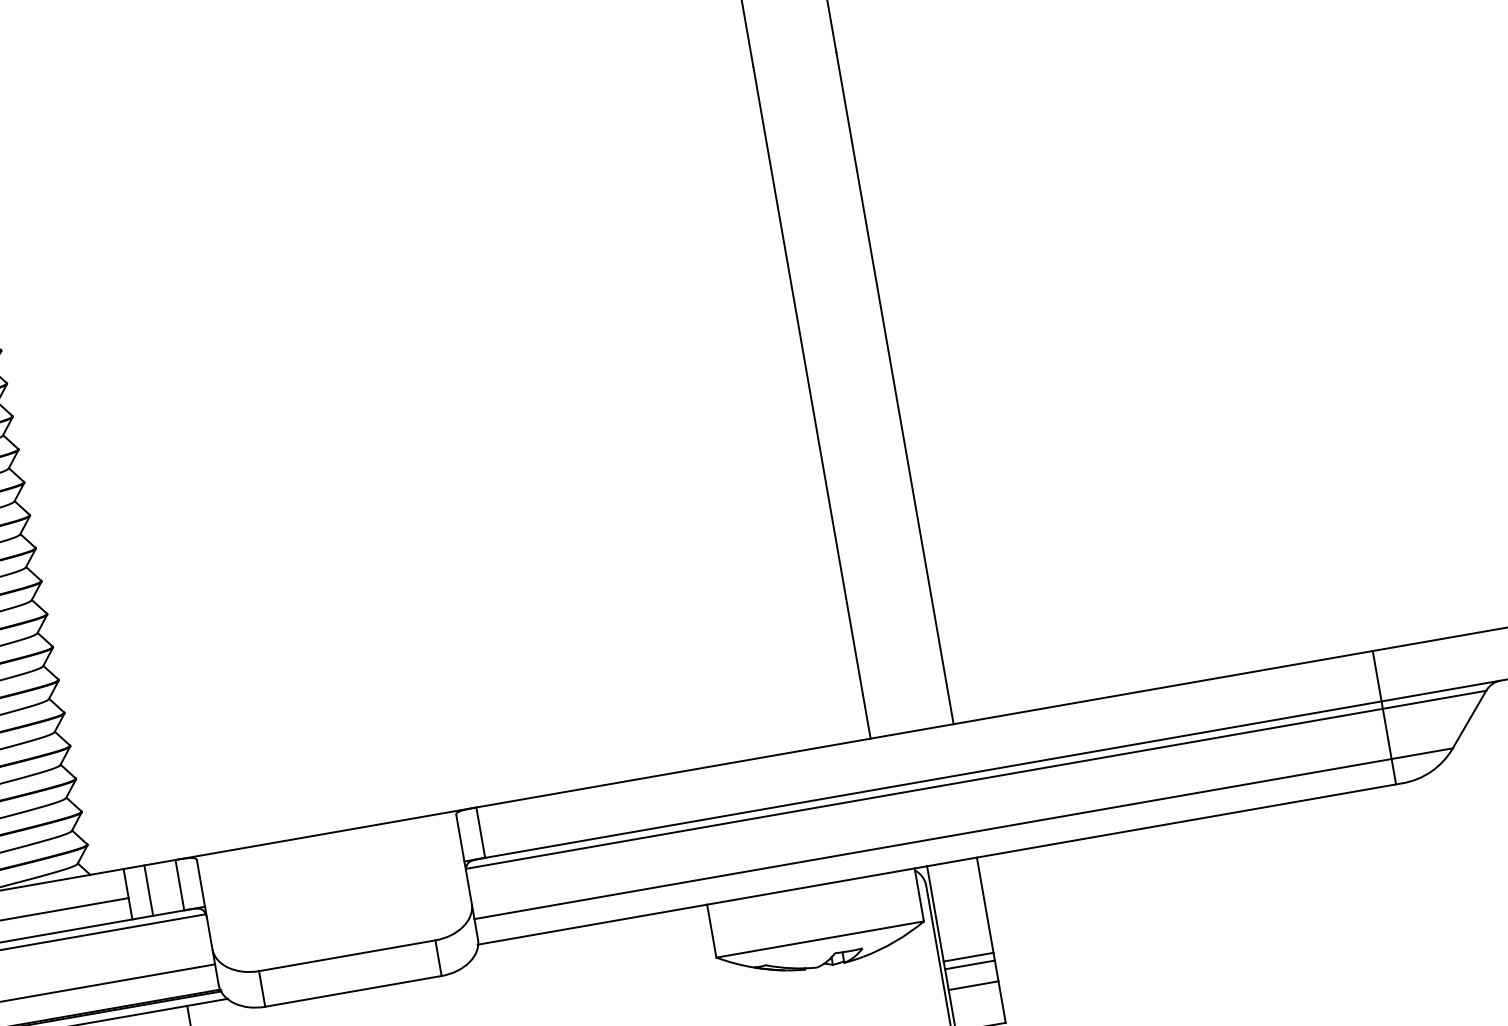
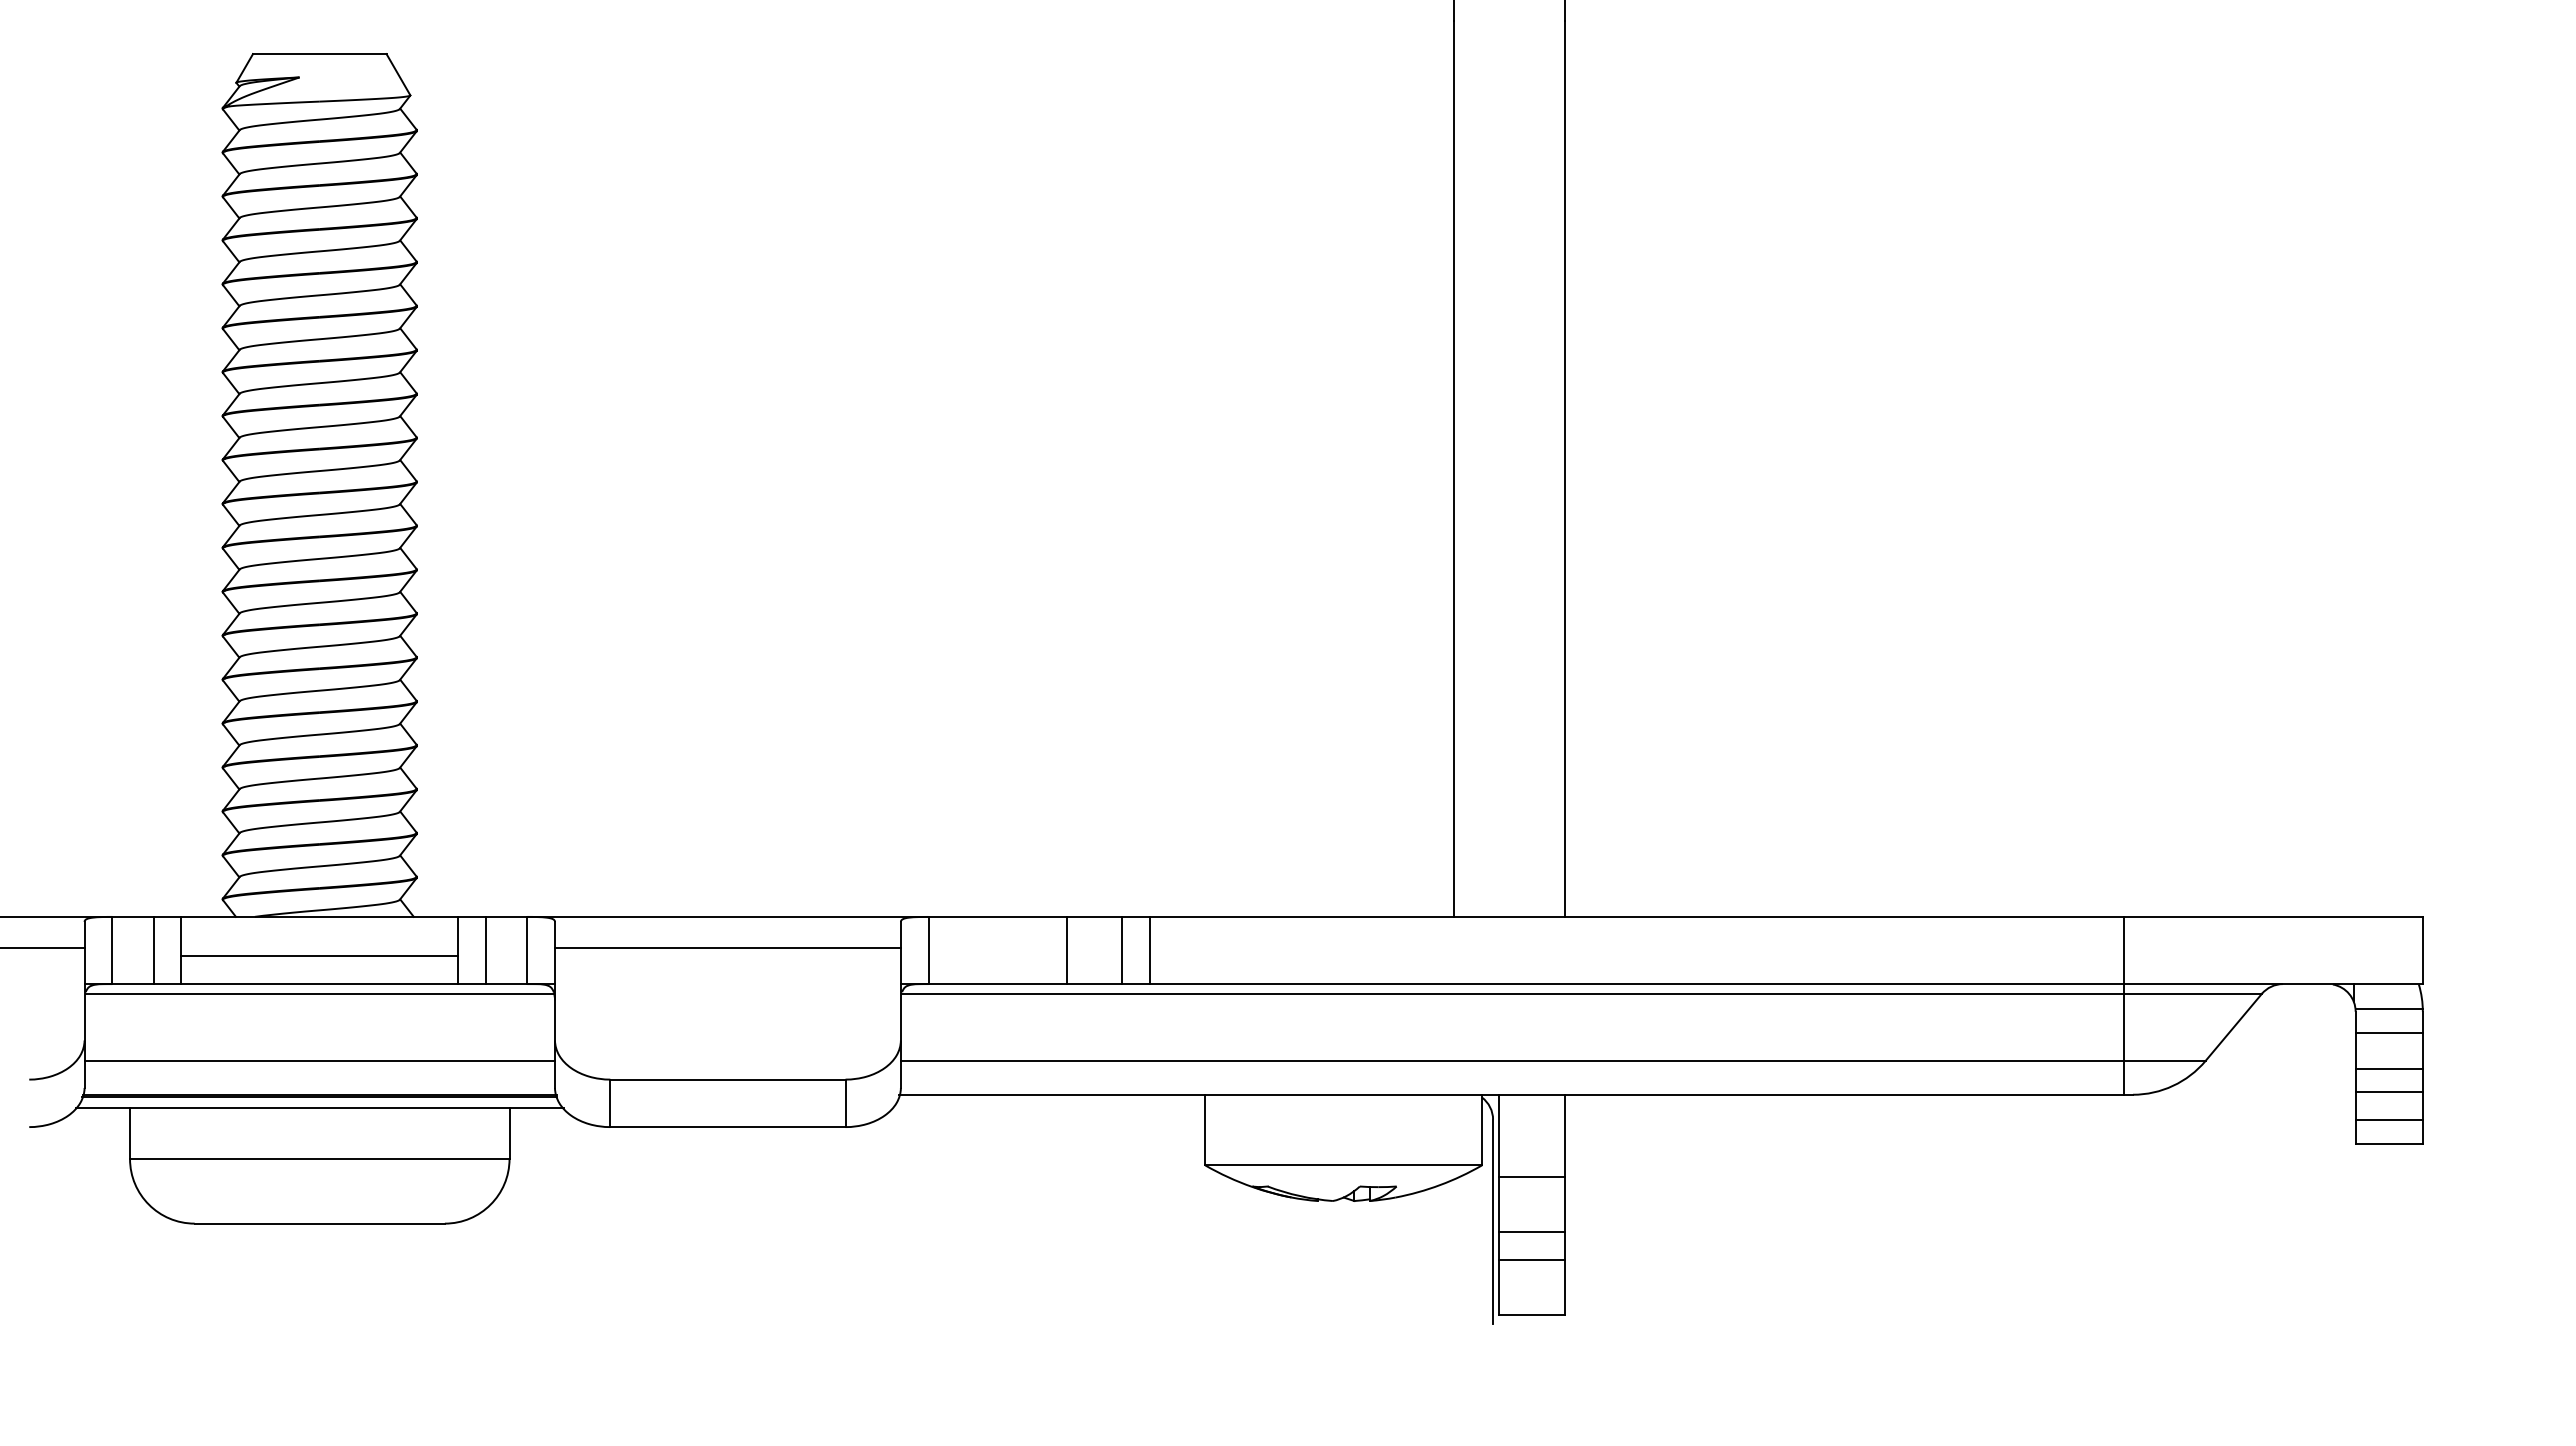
line: (646, 803) -> (1149, 950), added
line: (626, 807) -> (1122, 950), added
line: (584, 814) -> (1066, 950), added
line: (329, 856) -> (727, 947), added
line: (968, 957) -> (1531, 1176), moved

